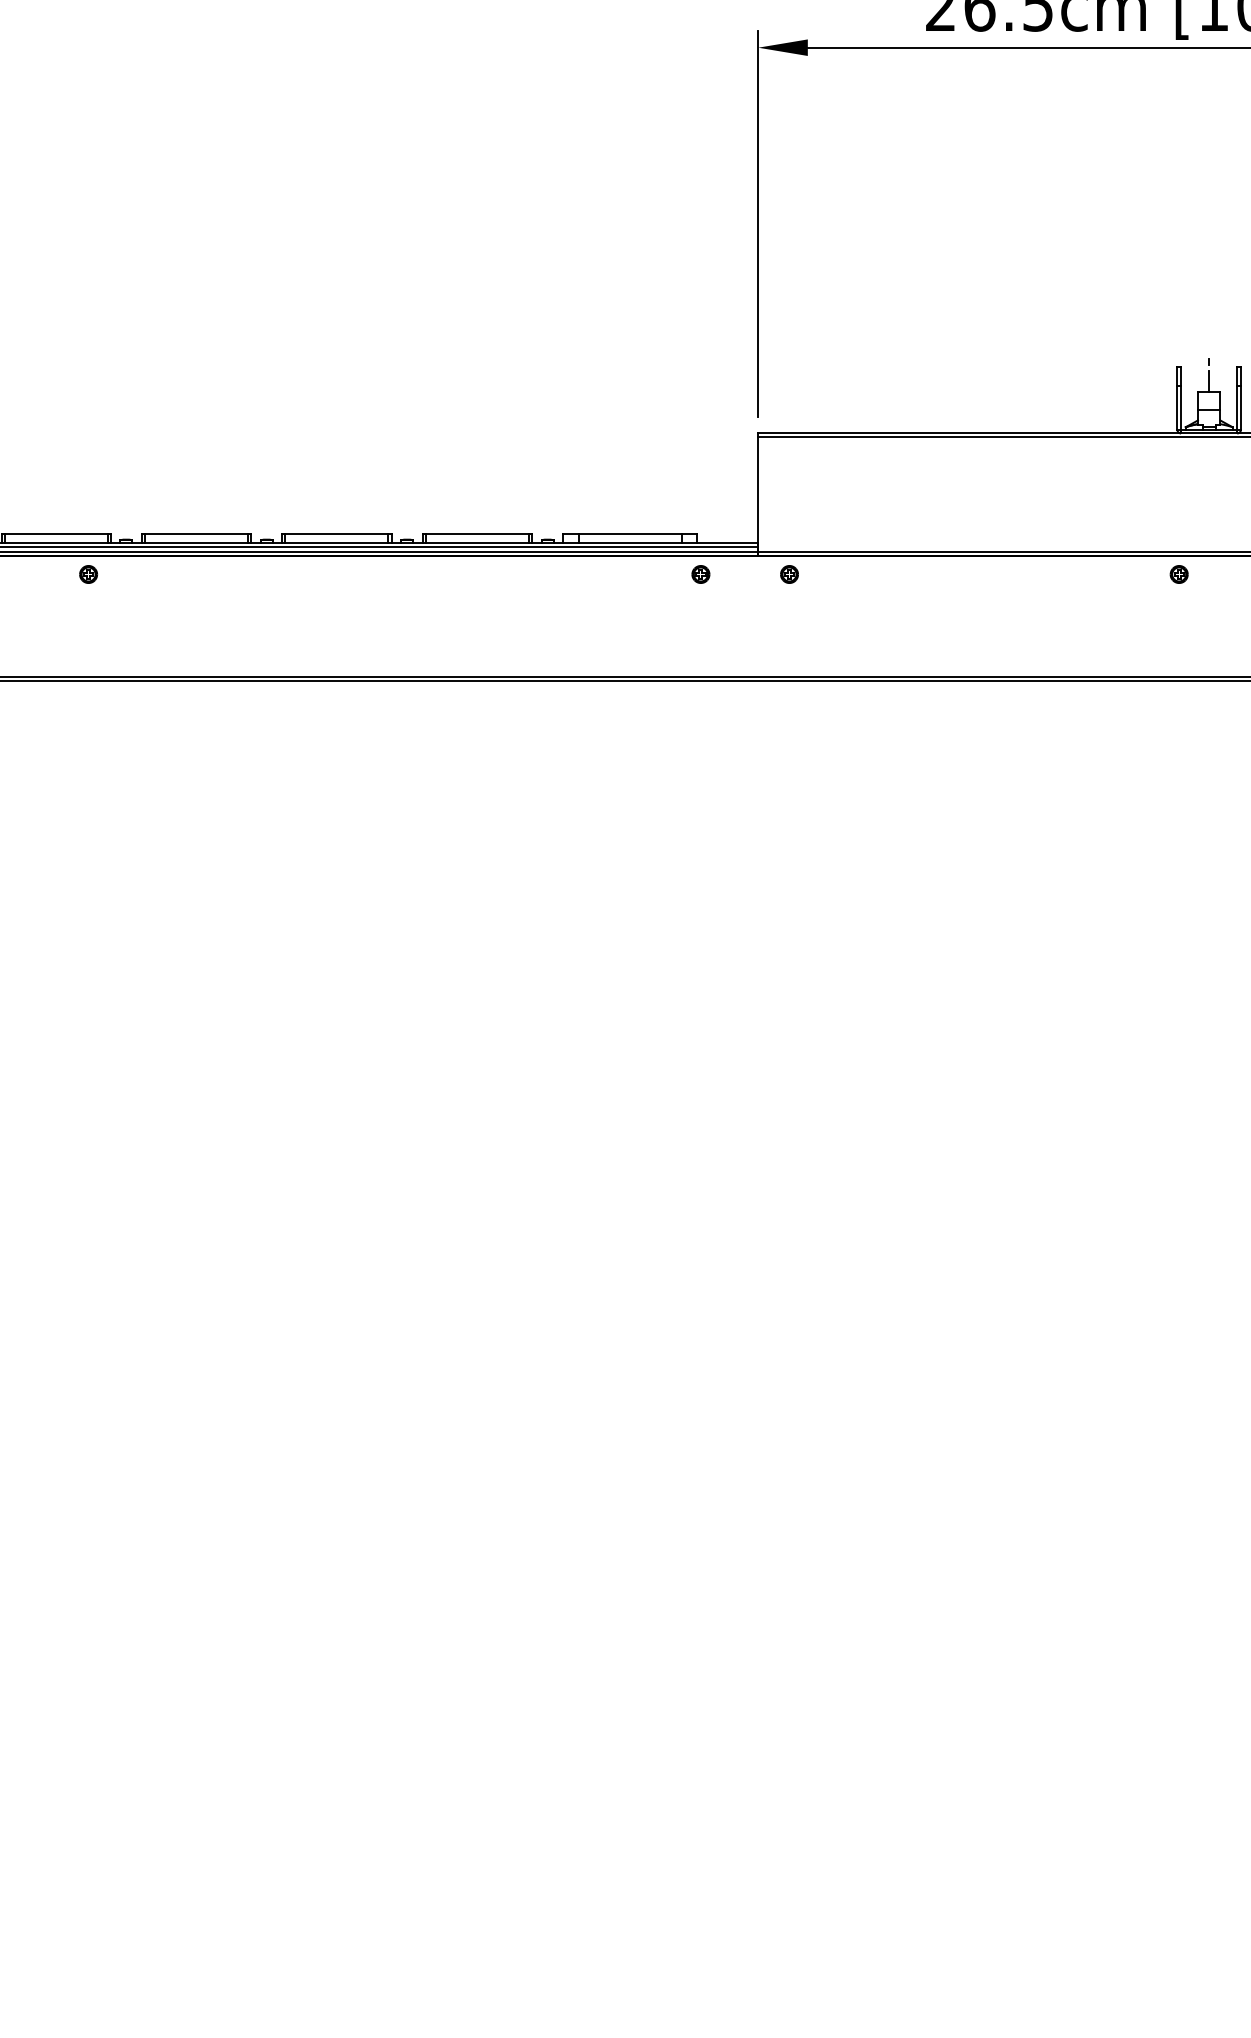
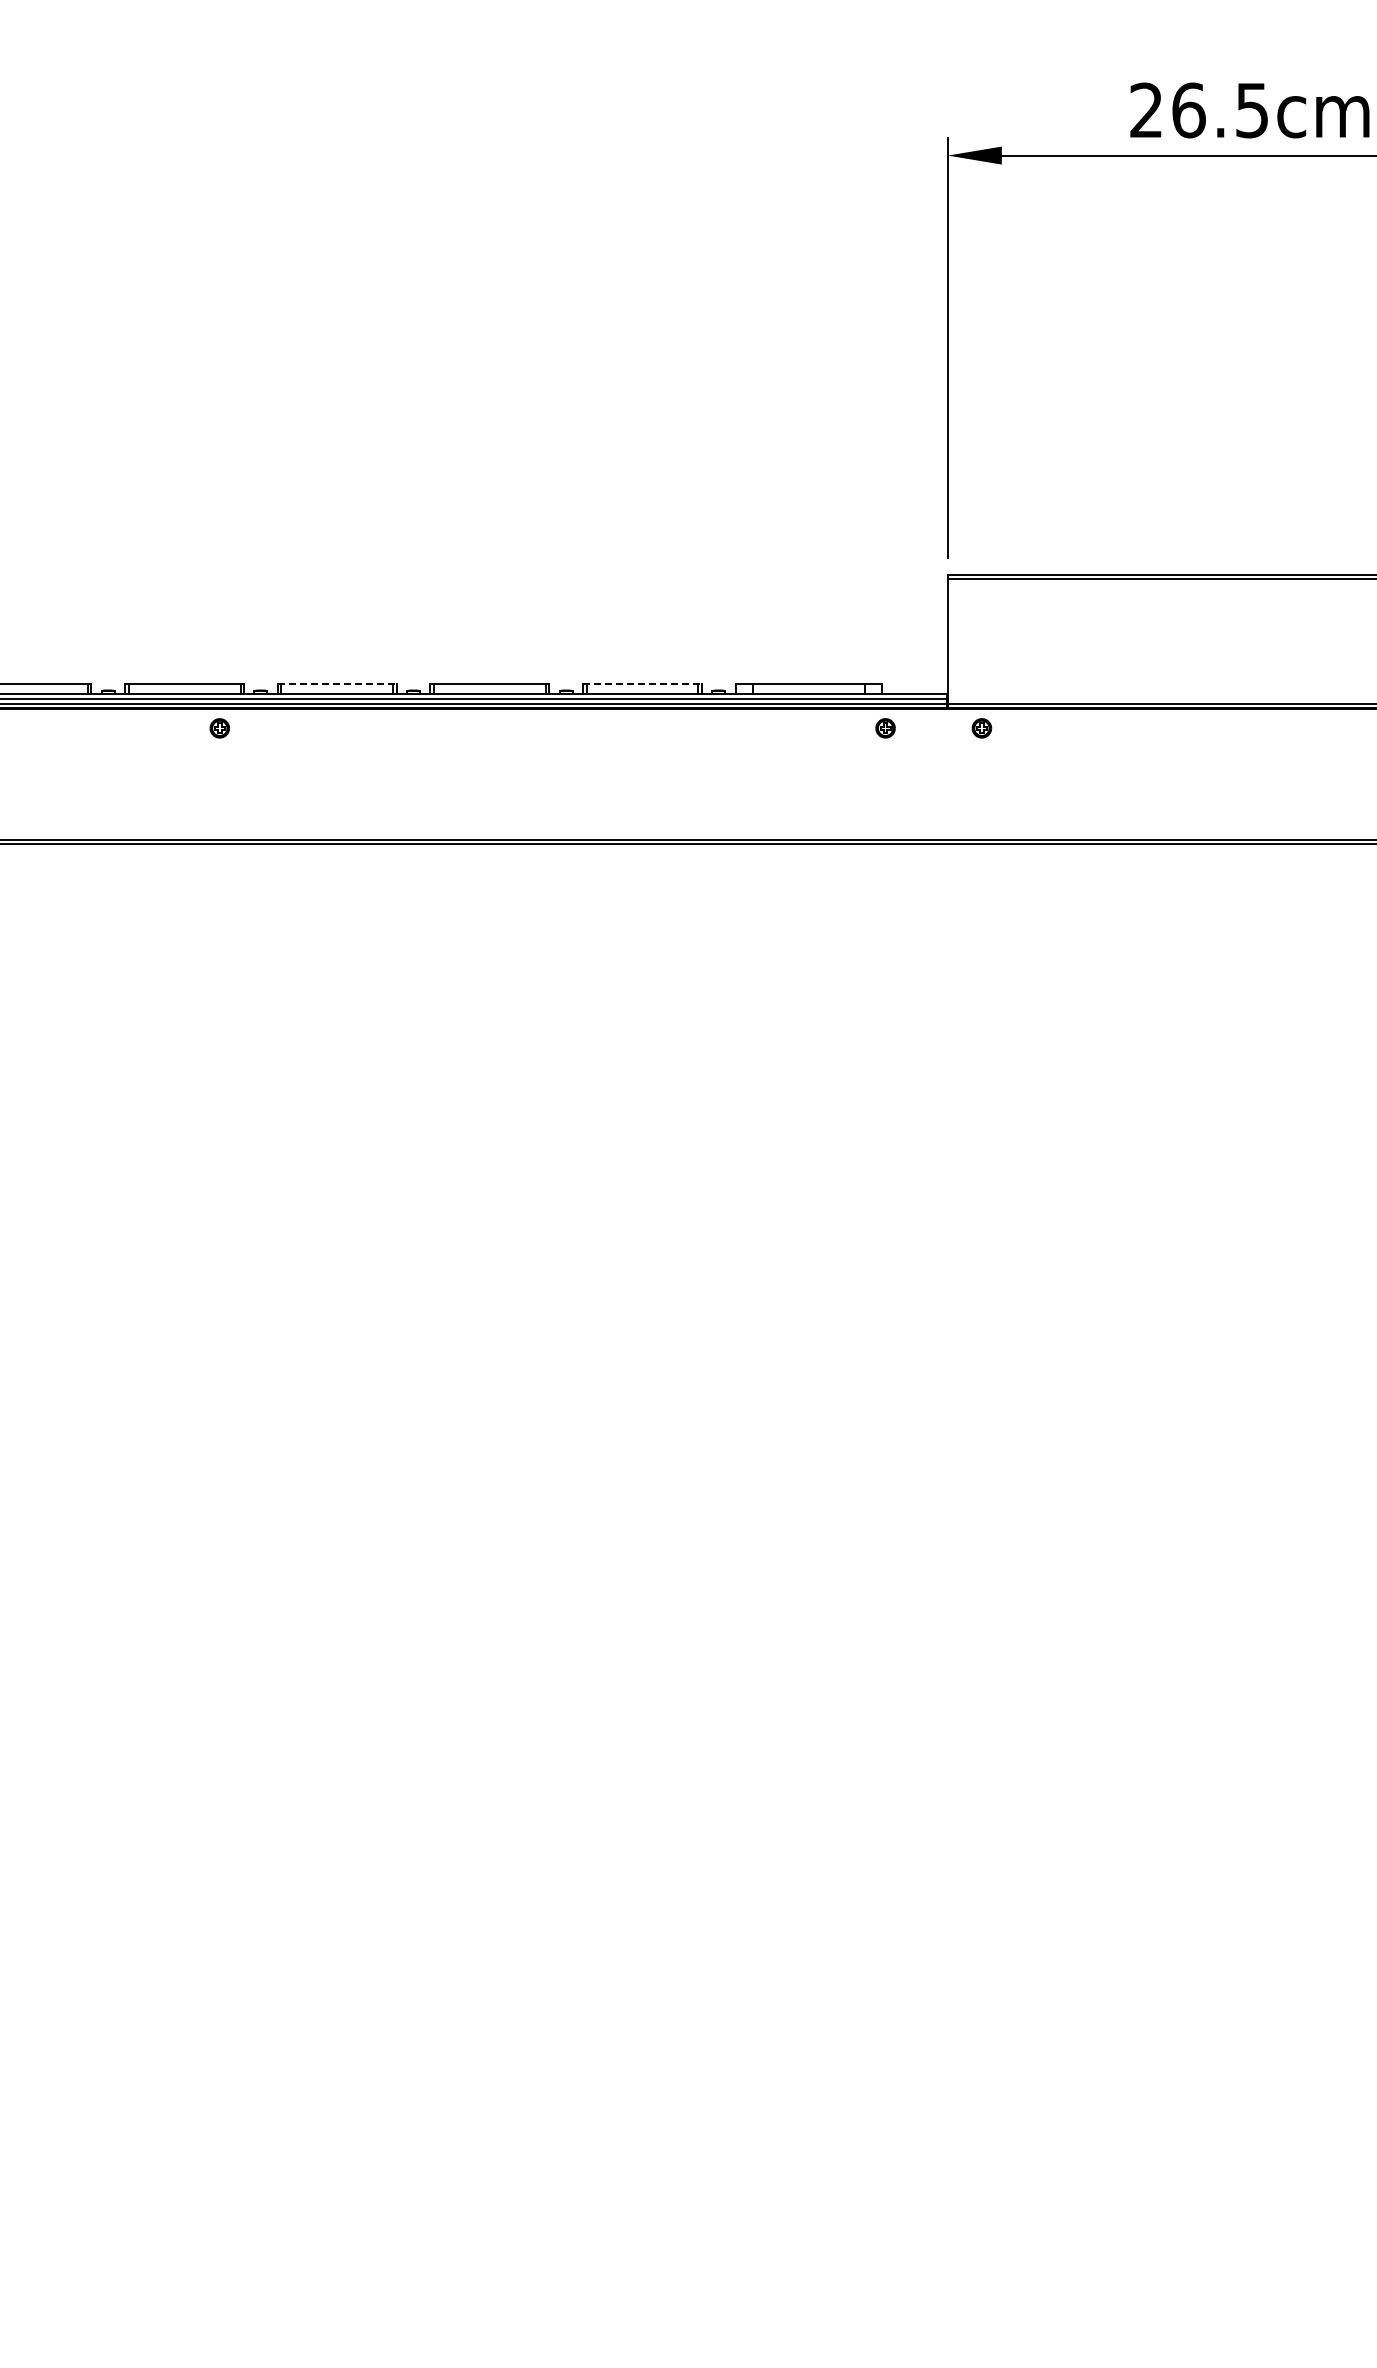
line: (196, 534) -> (337, 684), solid -> dashed
line: (478, 534) -> (643, 684), solid -> dashed

